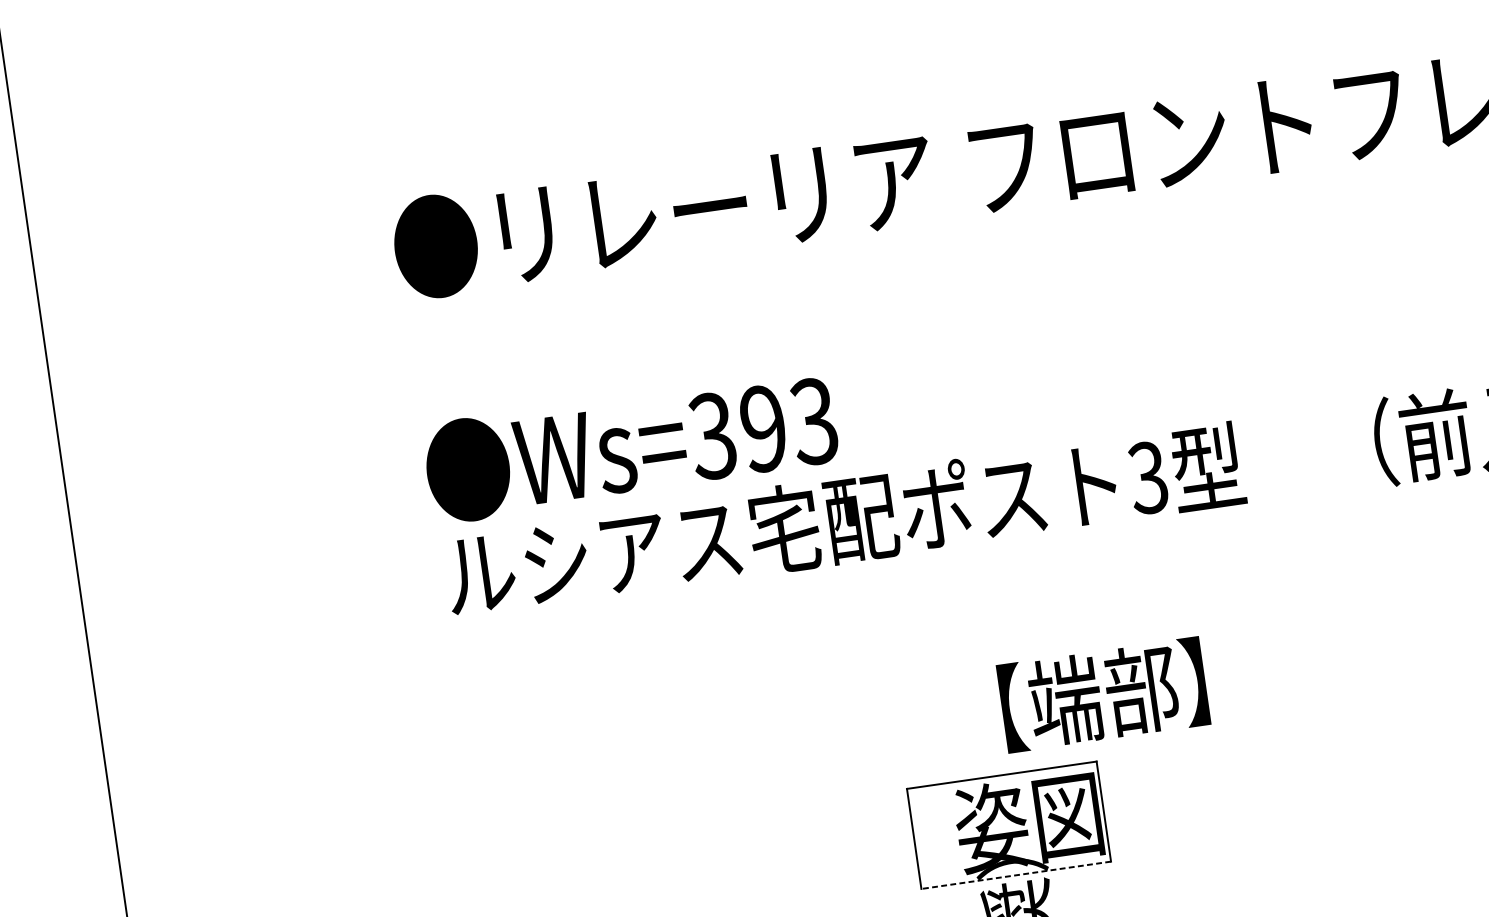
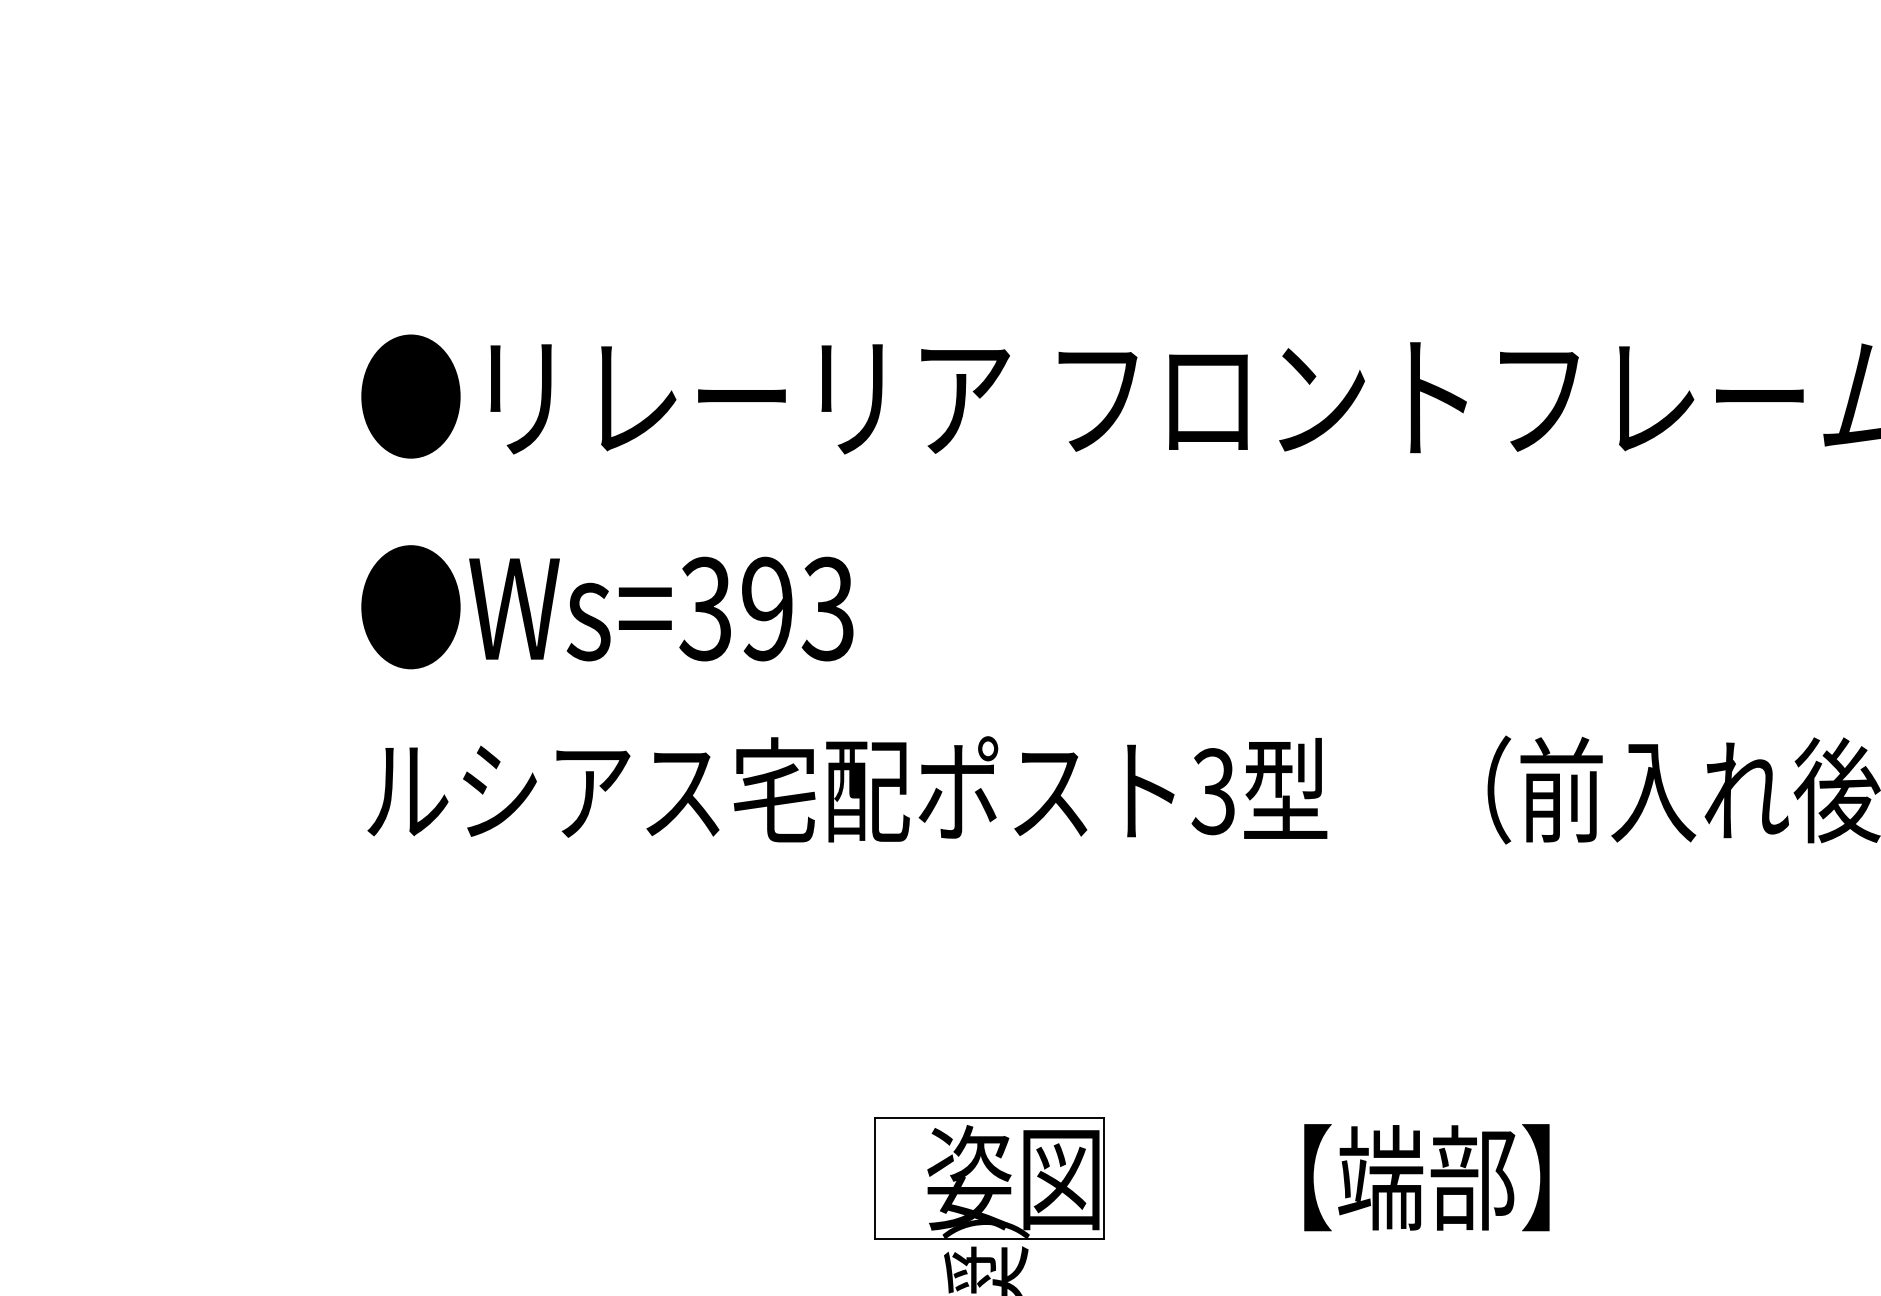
text: (631, 446) -> (607, 607), moved
text: (1103, 694) -> (1426, 1177), moved
line: (1016, 875) -> (989, 1239), dashed -> solid

